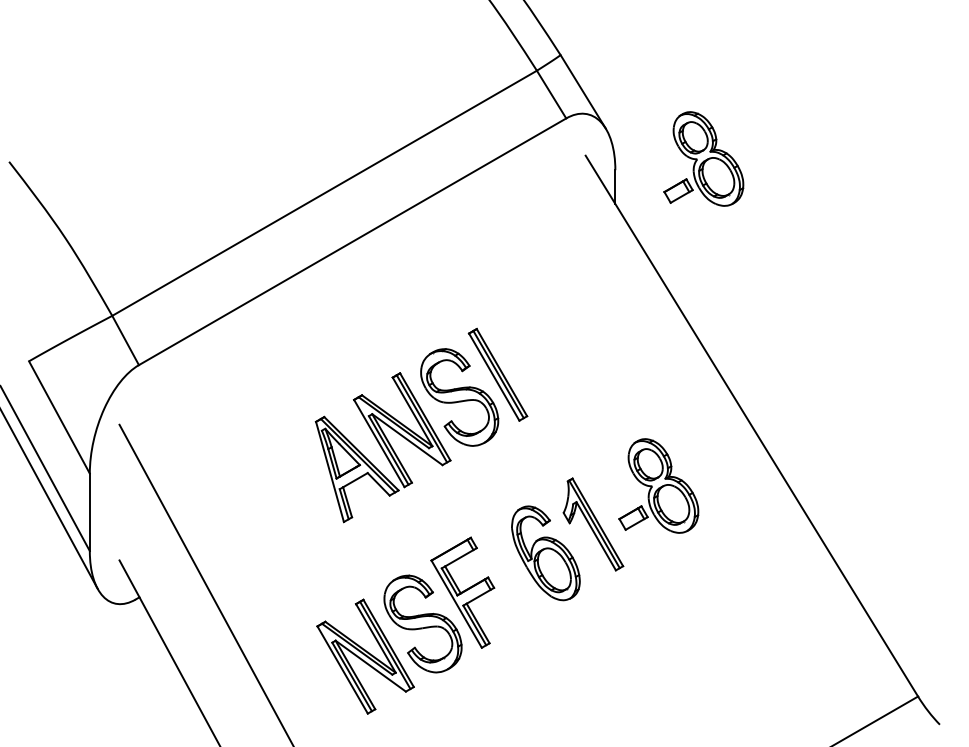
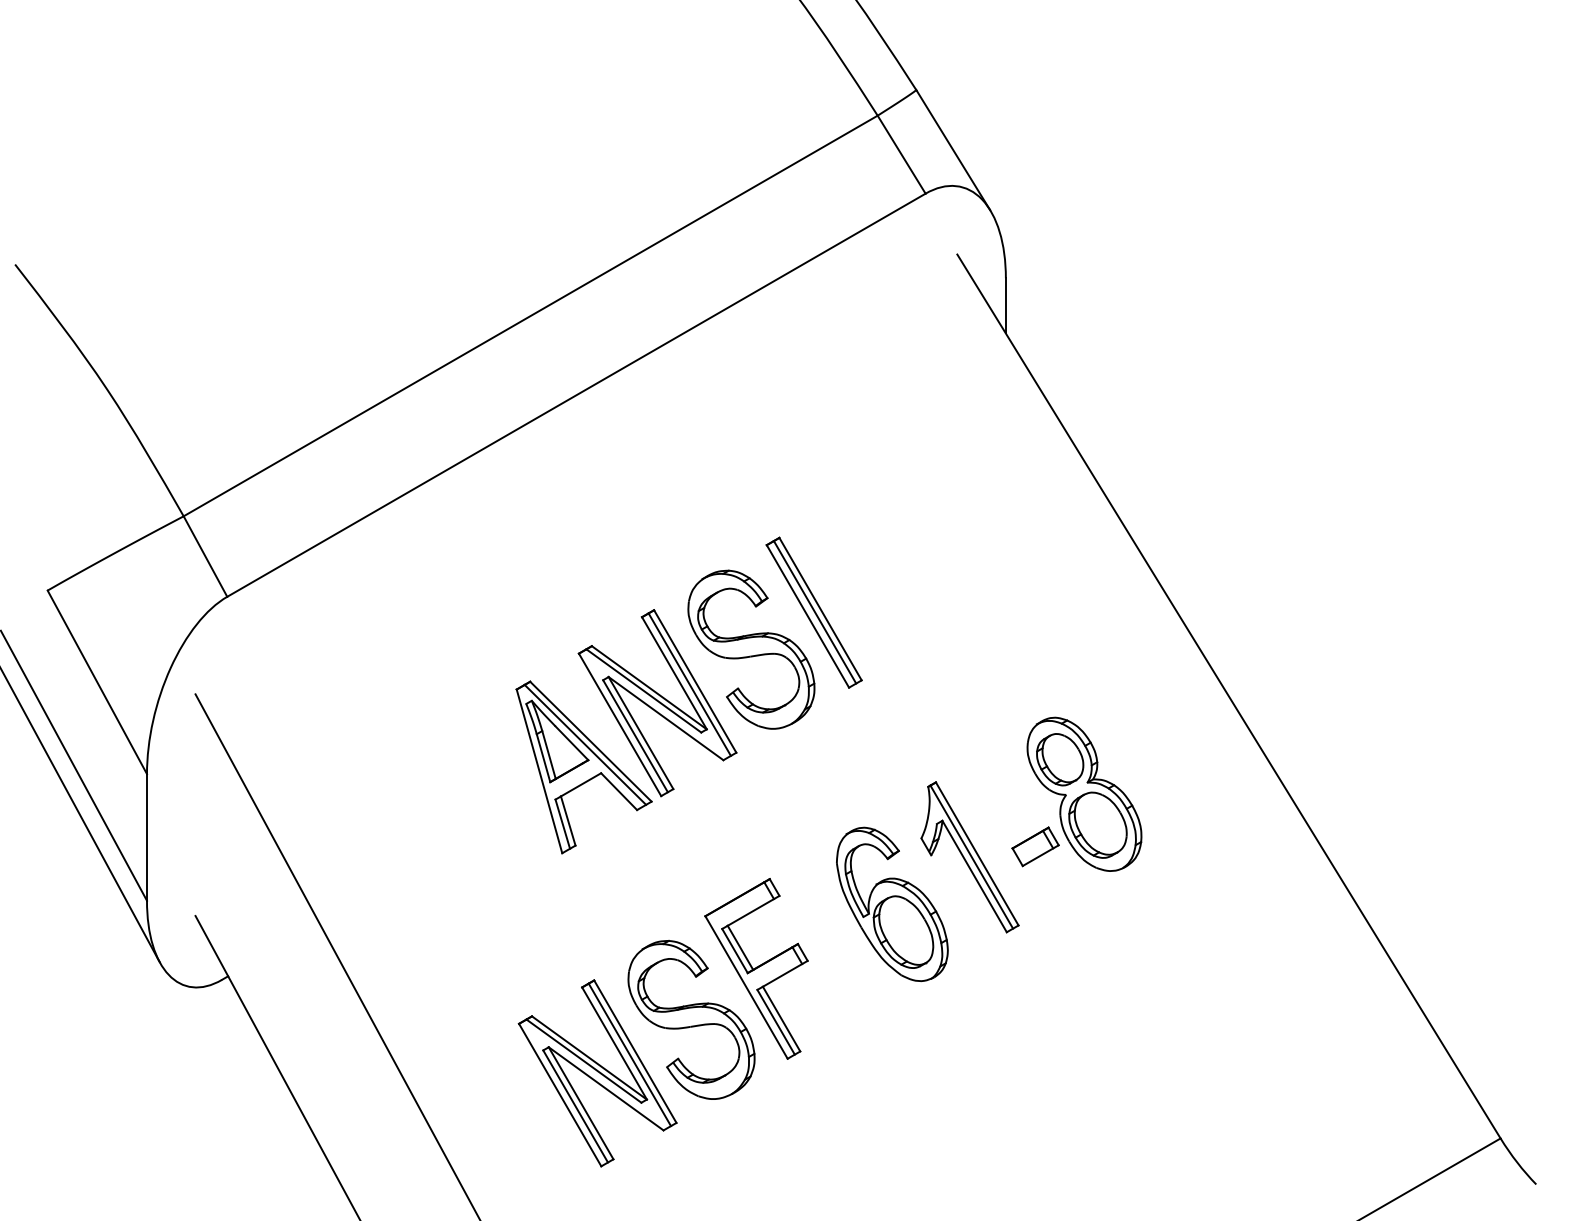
part: (703, 158) -> (1149, 259), removed

